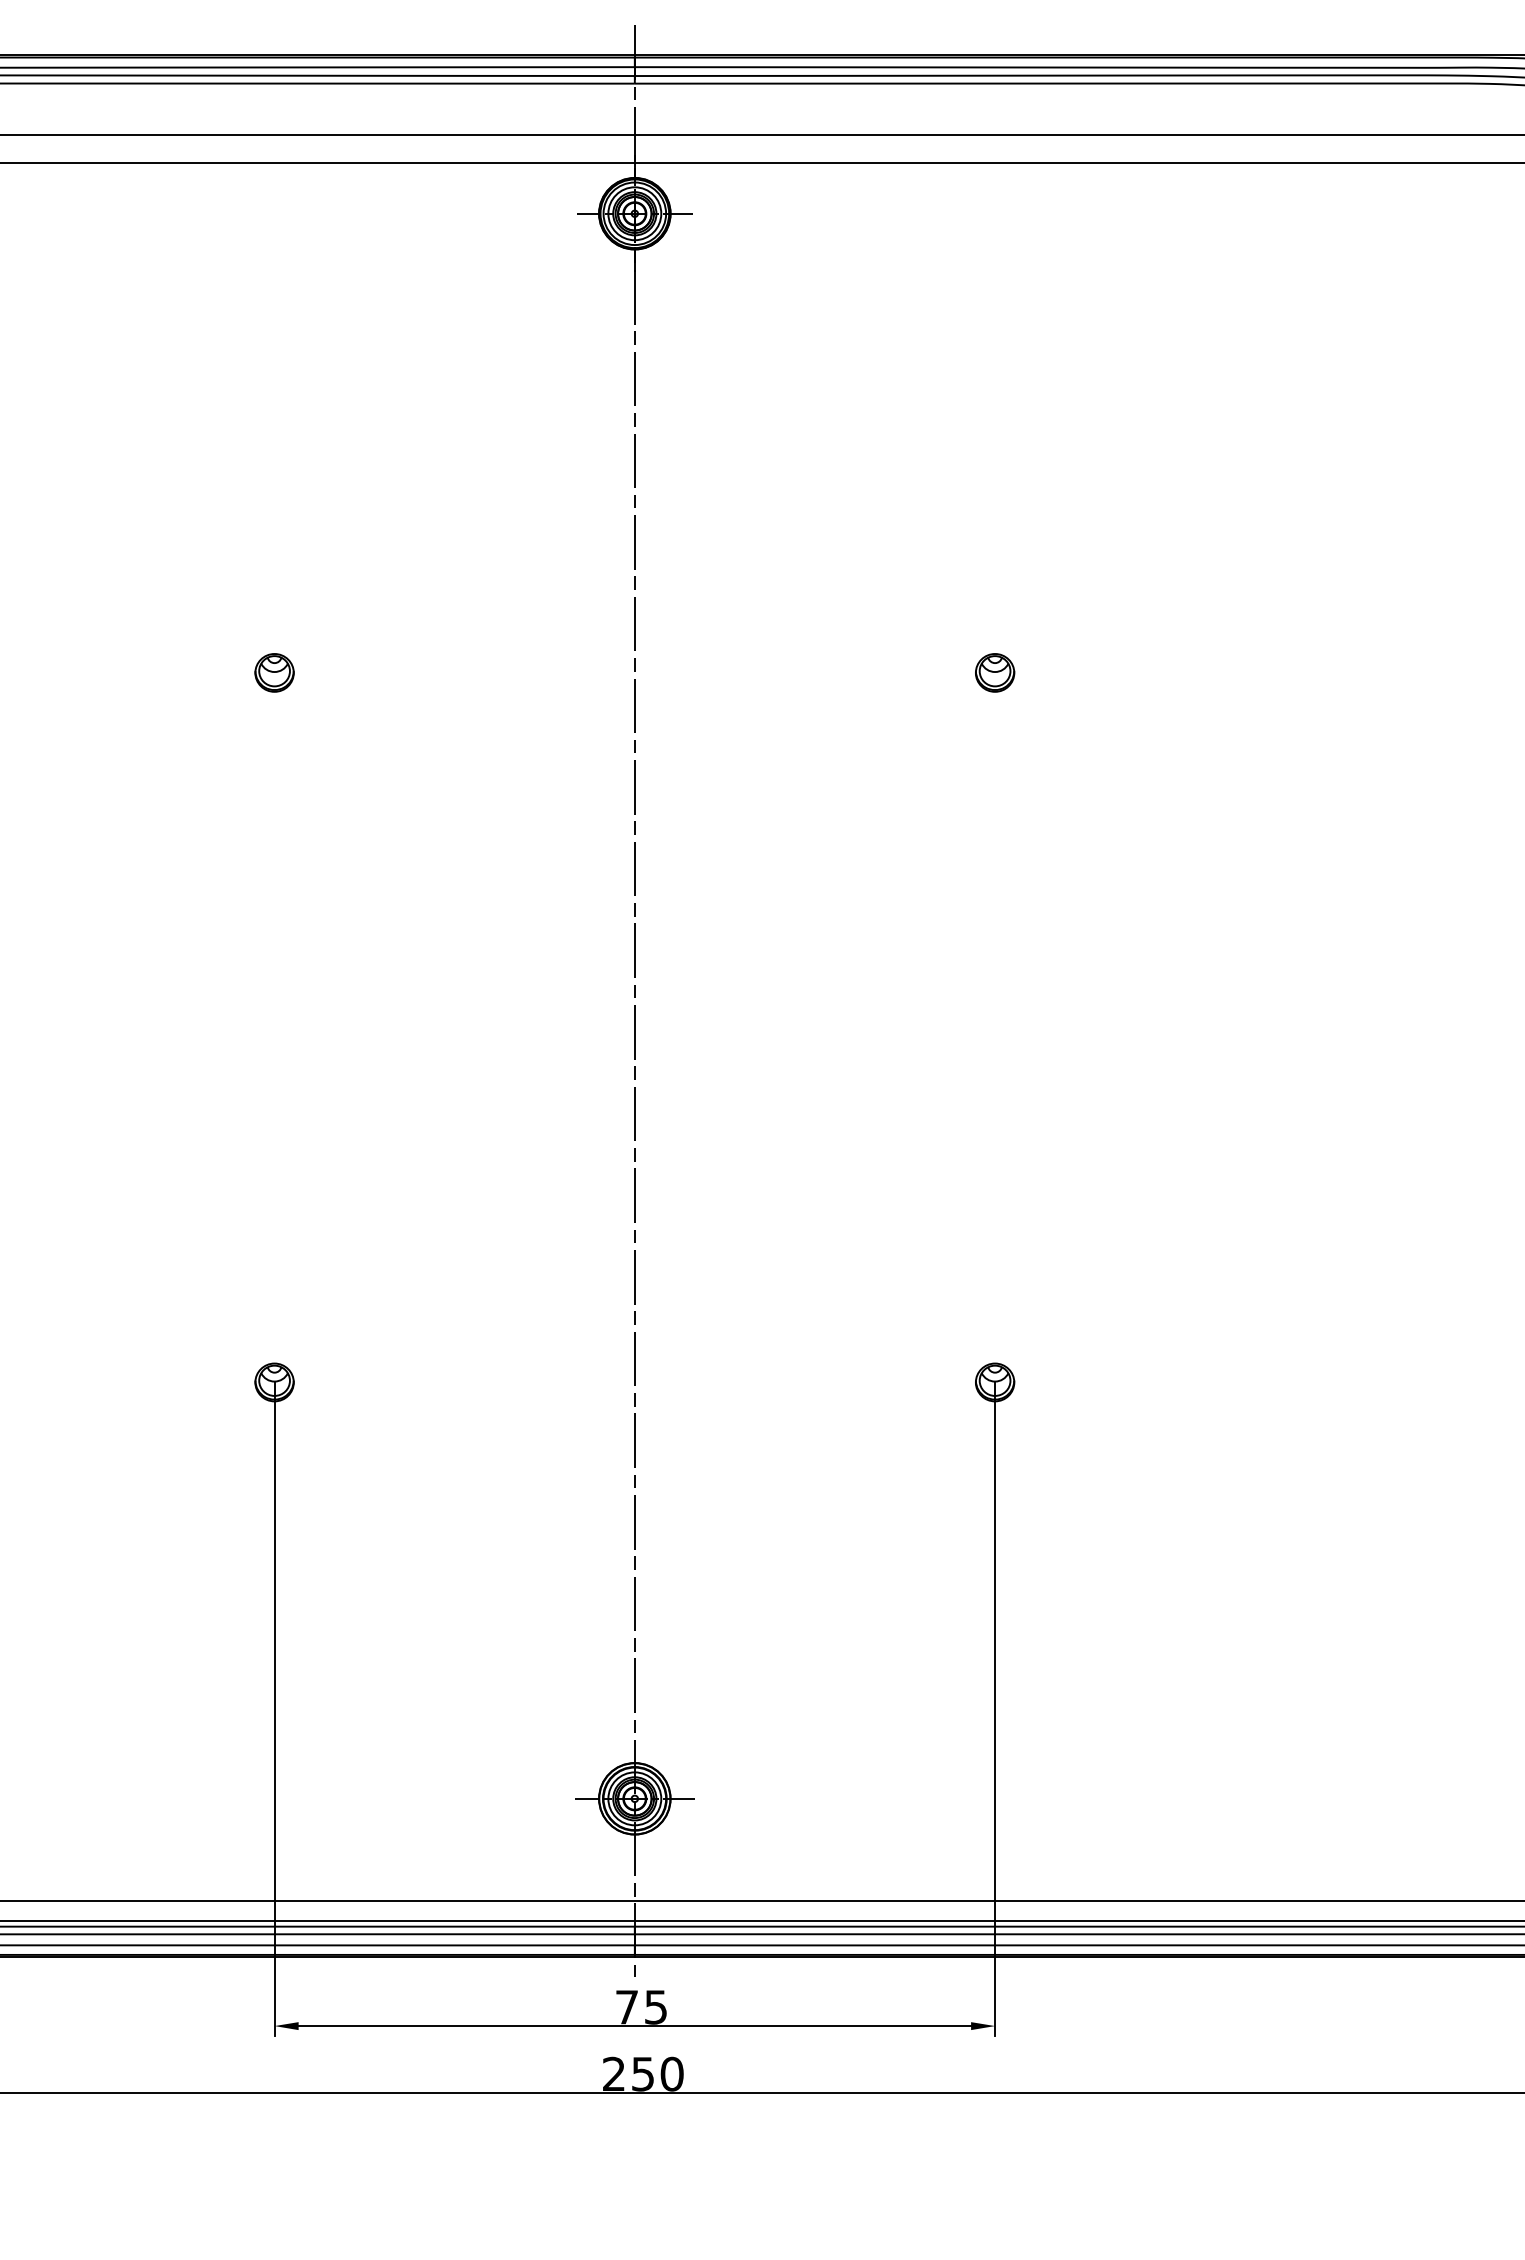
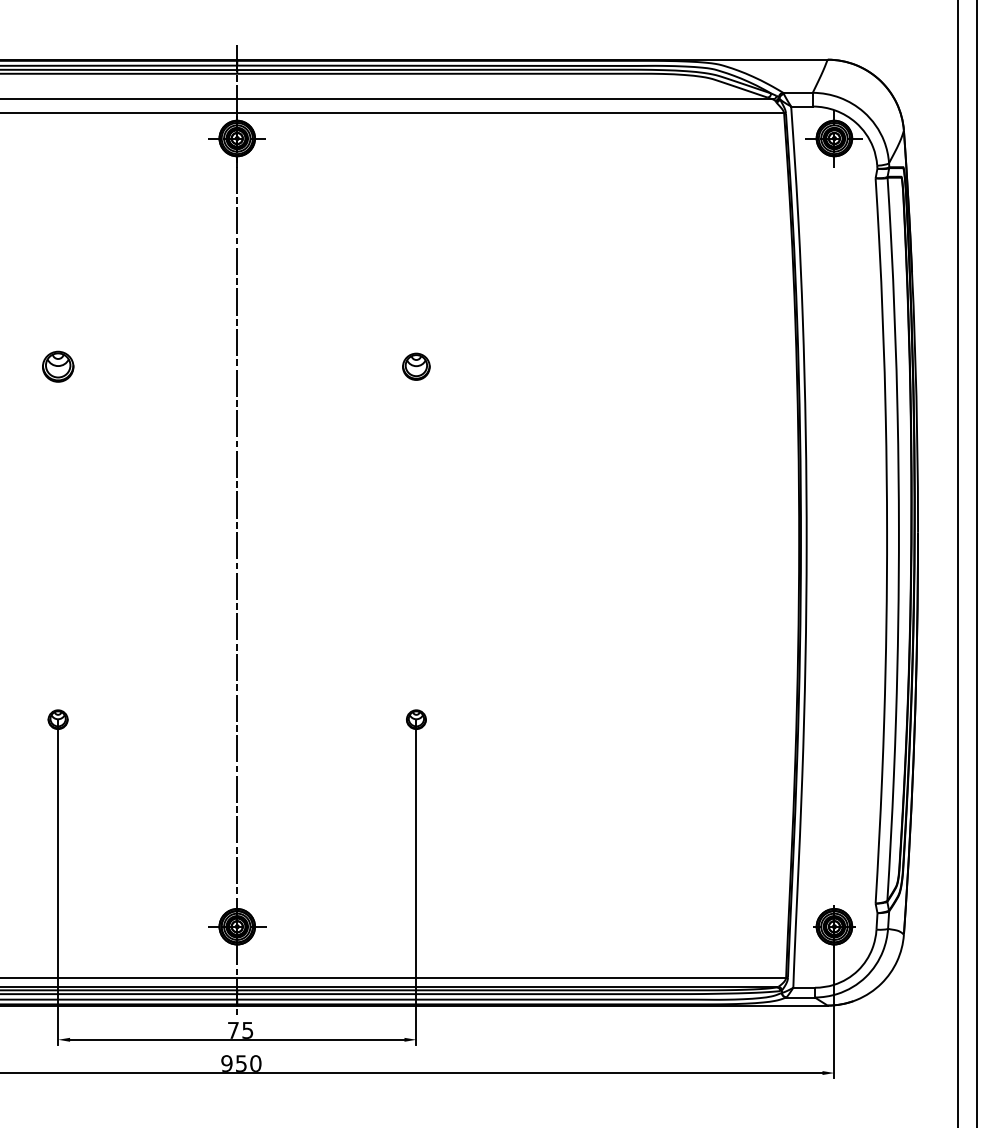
part: (273, 672) -> (57, 366), size x1.6
part: (995, 672) -> (416, 366), size x1.4
text: (613, 2073) -> (226, 1063), 250 -> 950

